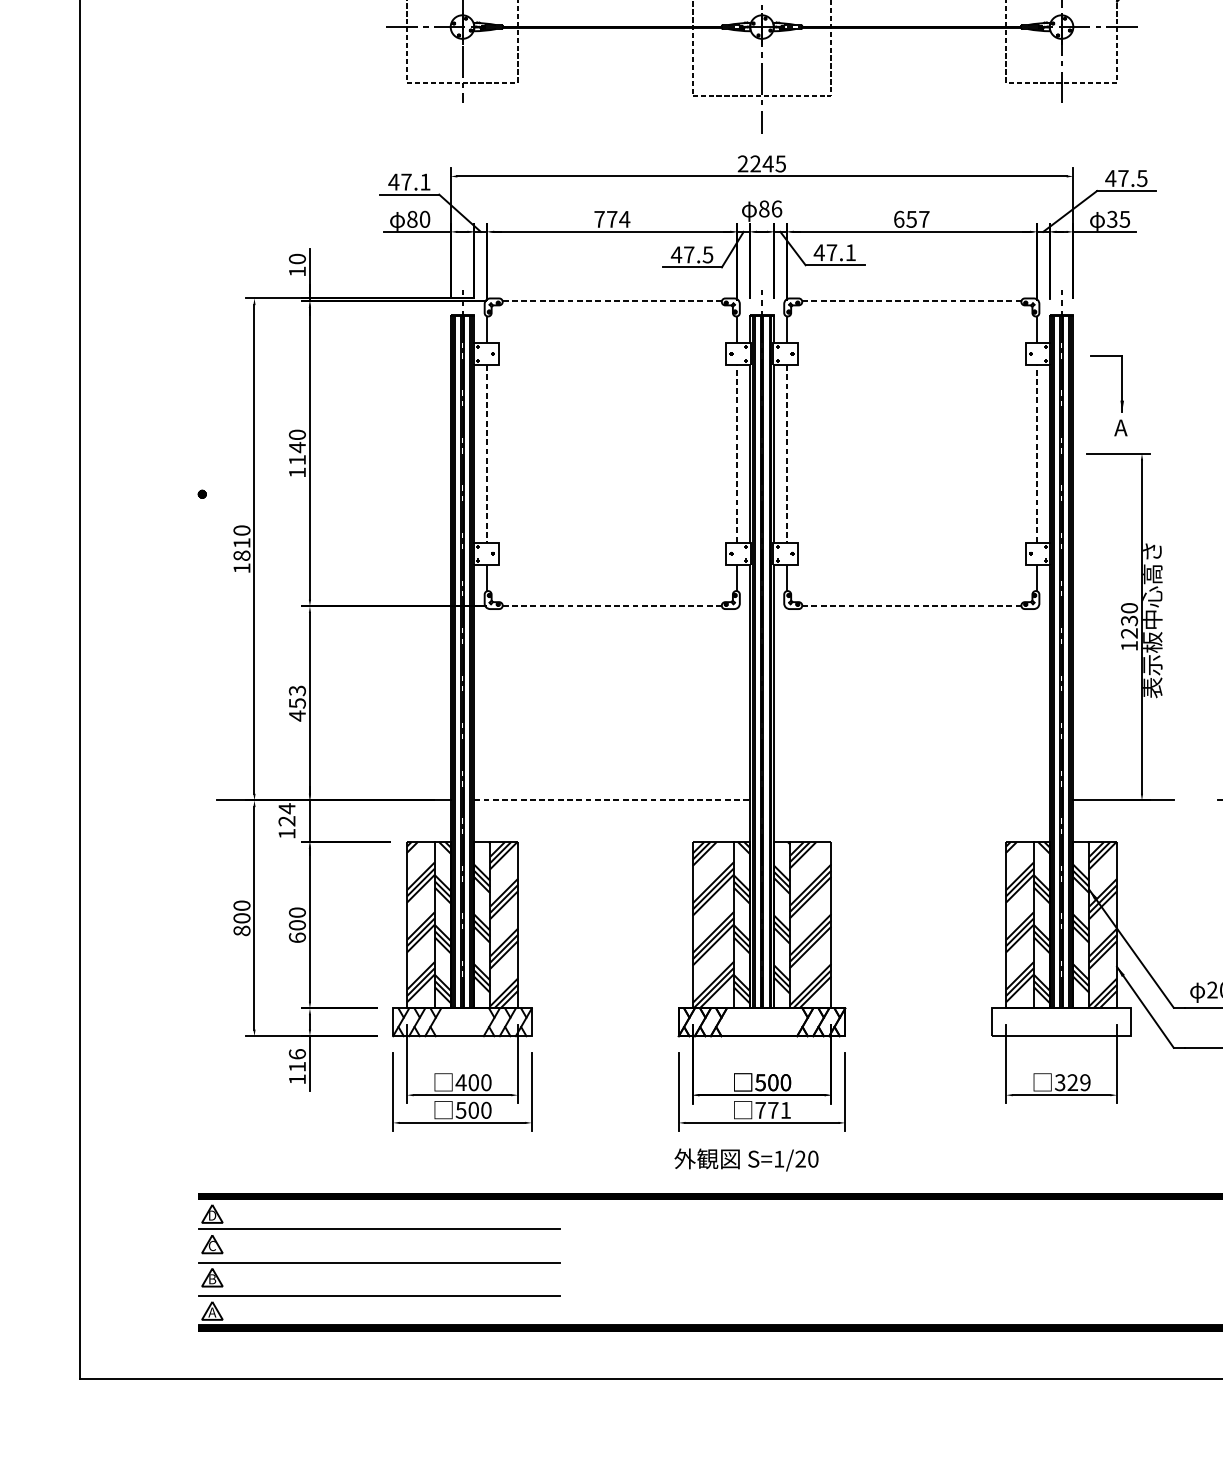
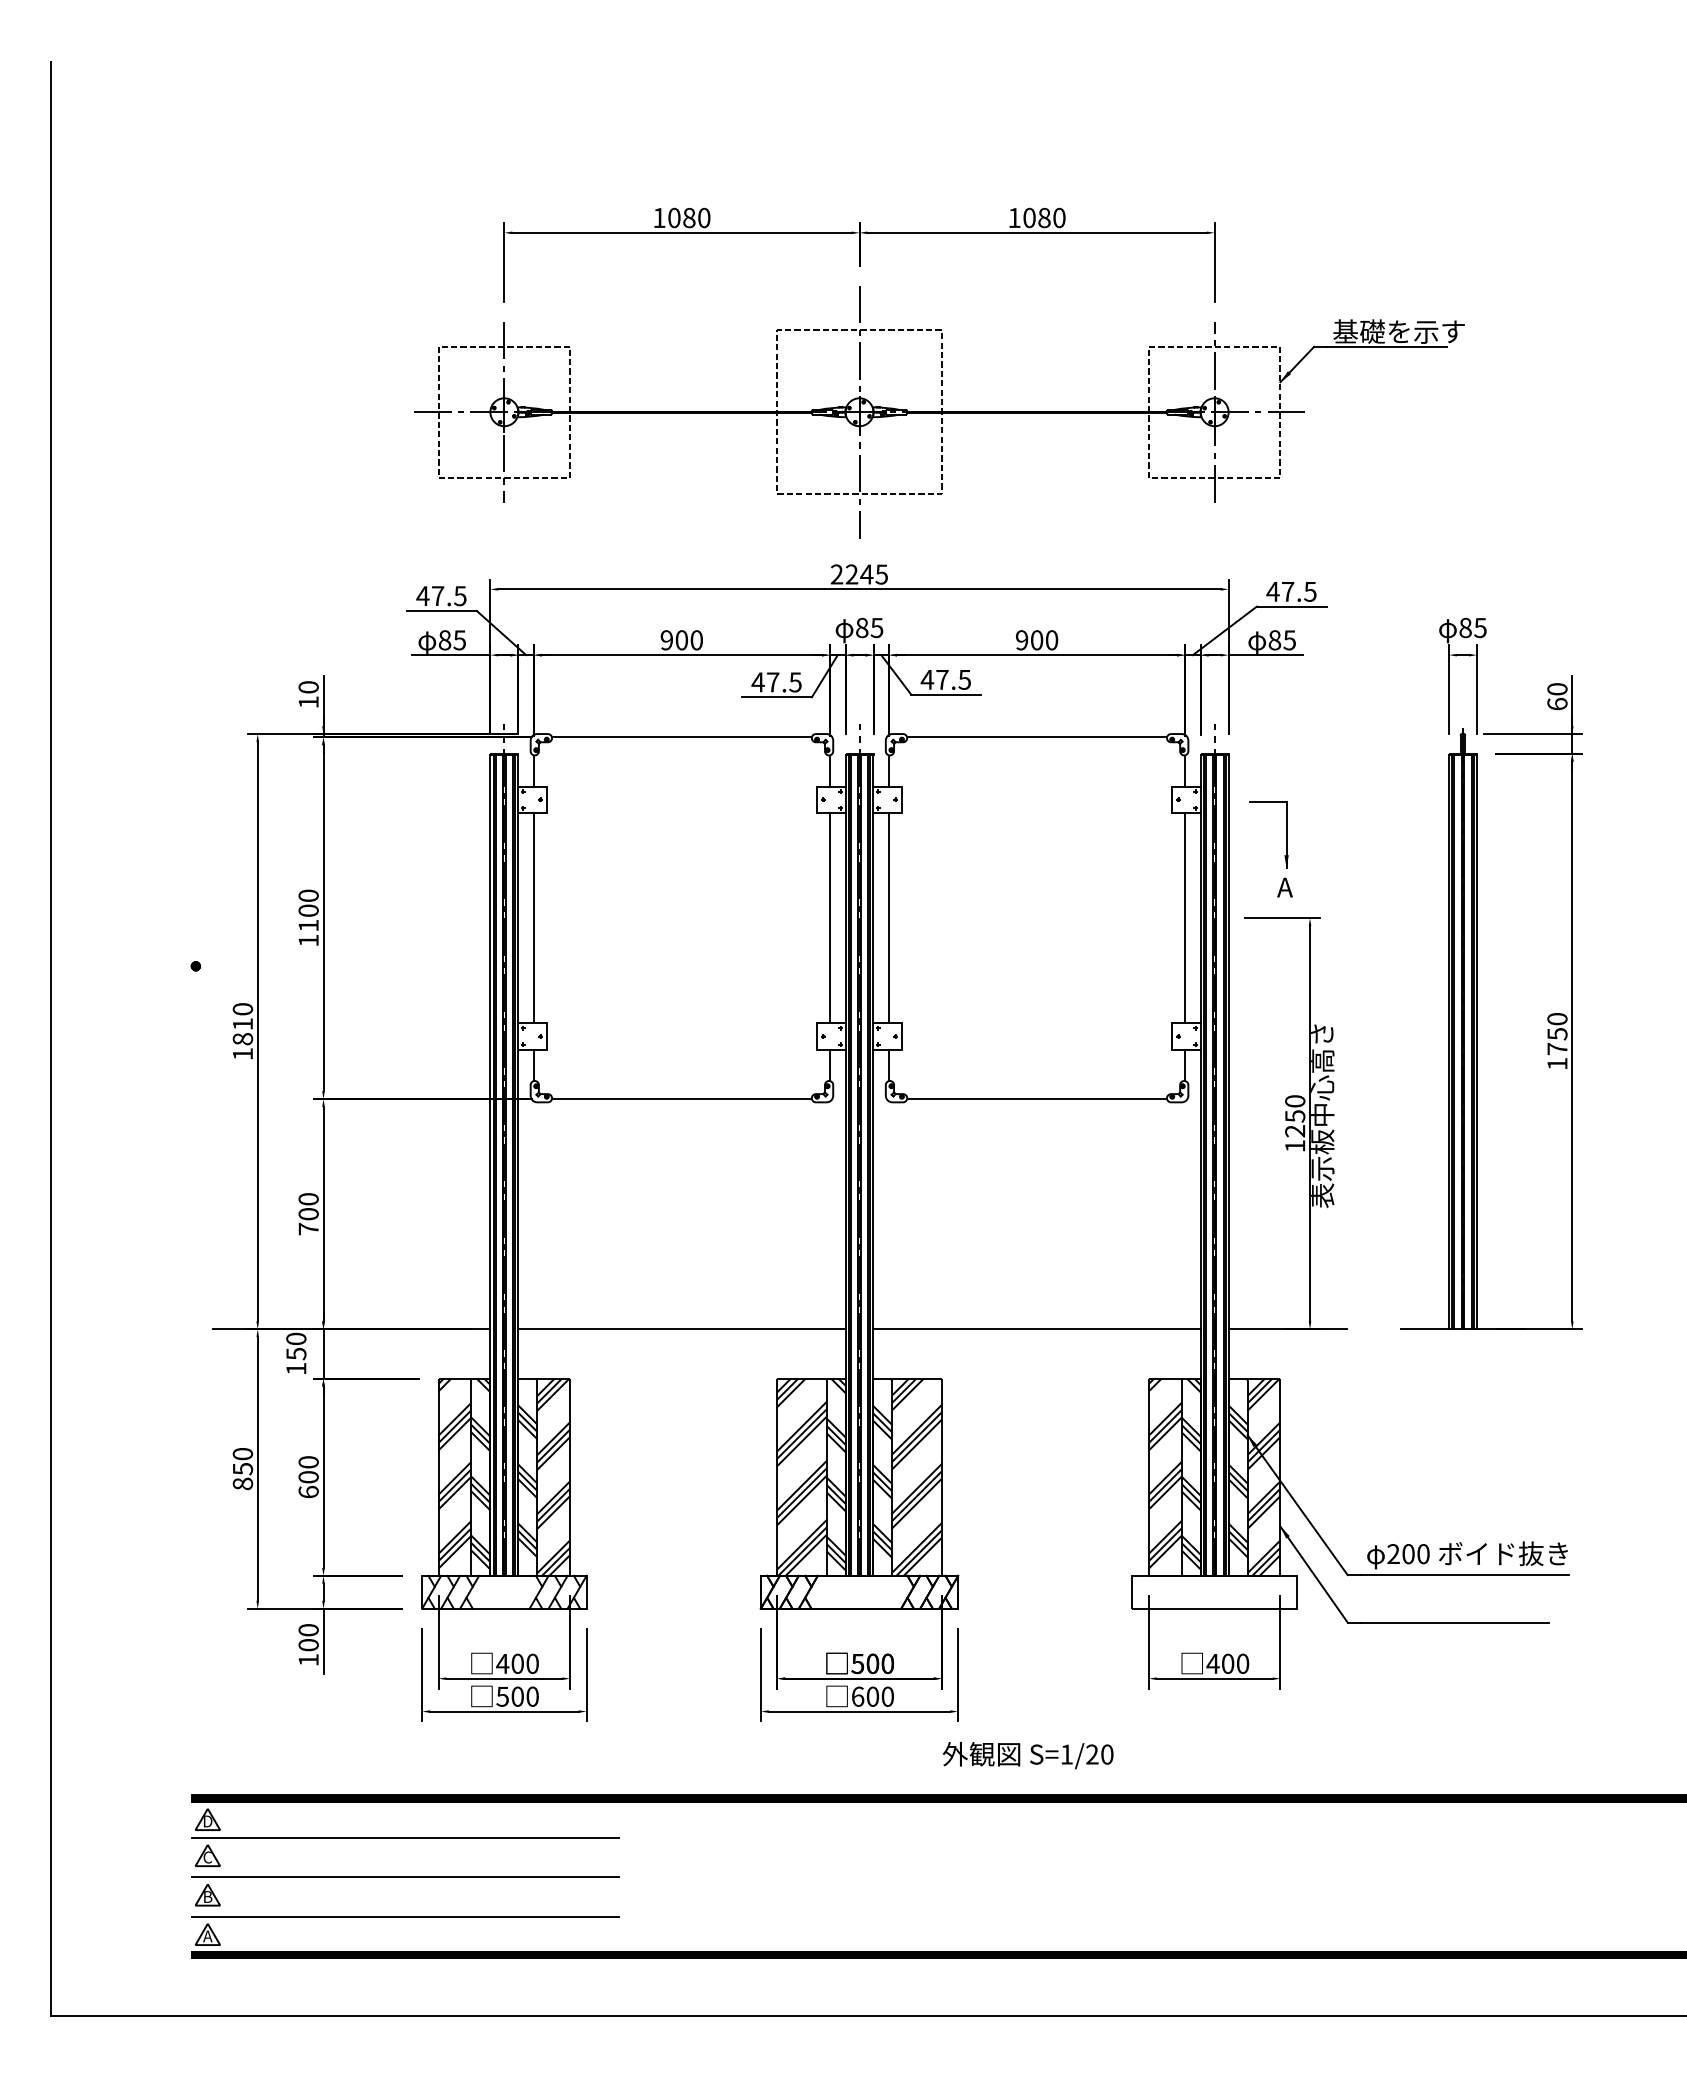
text: (425, 182) -> (460, 596), 47.1 -> 47.5
text: (776, 208) -> (876, 627), 86 -> 85
text: (424, 219) -> (459, 640), 80 -> 85
text: (611, 219) -> (681, 640), 774 -> 900
text: (911, 219) -> (1036, 640), 657 -> 900
text: (1112, 219) -> (1274, 640), 35 -> 85
text: (850, 252) -> (964, 679), 47.1 -> 47.5
line: (611, 301) -> (681, 737), dashed -> solid
line: (912, 301) -> (1037, 737), dashed -> solid
text: (297, 447) -> (308, 910), 1140 -> 1100
line: (736, 453) -> (829, 917), dashed -> solid
line: (1036, 453) -> (1185, 917), dashed -> solid
line: (487, 454) -> (533, 918), dashed -> solid
line: (787, 454) -> (889, 918), dashed -> solid
line: (611, 606) -> (681, 1099), dashed -> solid
line: (912, 606) -> (1037, 1099), dashed -> solid
text: (1128, 620) -> (1294, 1115), 1230 -> 1250
text: (297, 703) -> (308, 1214), 453 -> 700
line: (611, 800) -> (681, 1329), dashed -> solid
line: (911, 800) -> (1036, 1329), added
text: (287, 815) -> (296, 1346), 124 -> 150
text: (241, 917) -> (242, 1468), 800 -> 850
text: (297, 1060) -> (308, 1637), 116 -> 100
text: (1072, 1082) -> (1227, 1663), 329 -> 400
text: (772, 1110) -> (872, 1696), 771 -> 600
text: (745, 1159) -> (1027, 1755), moved

